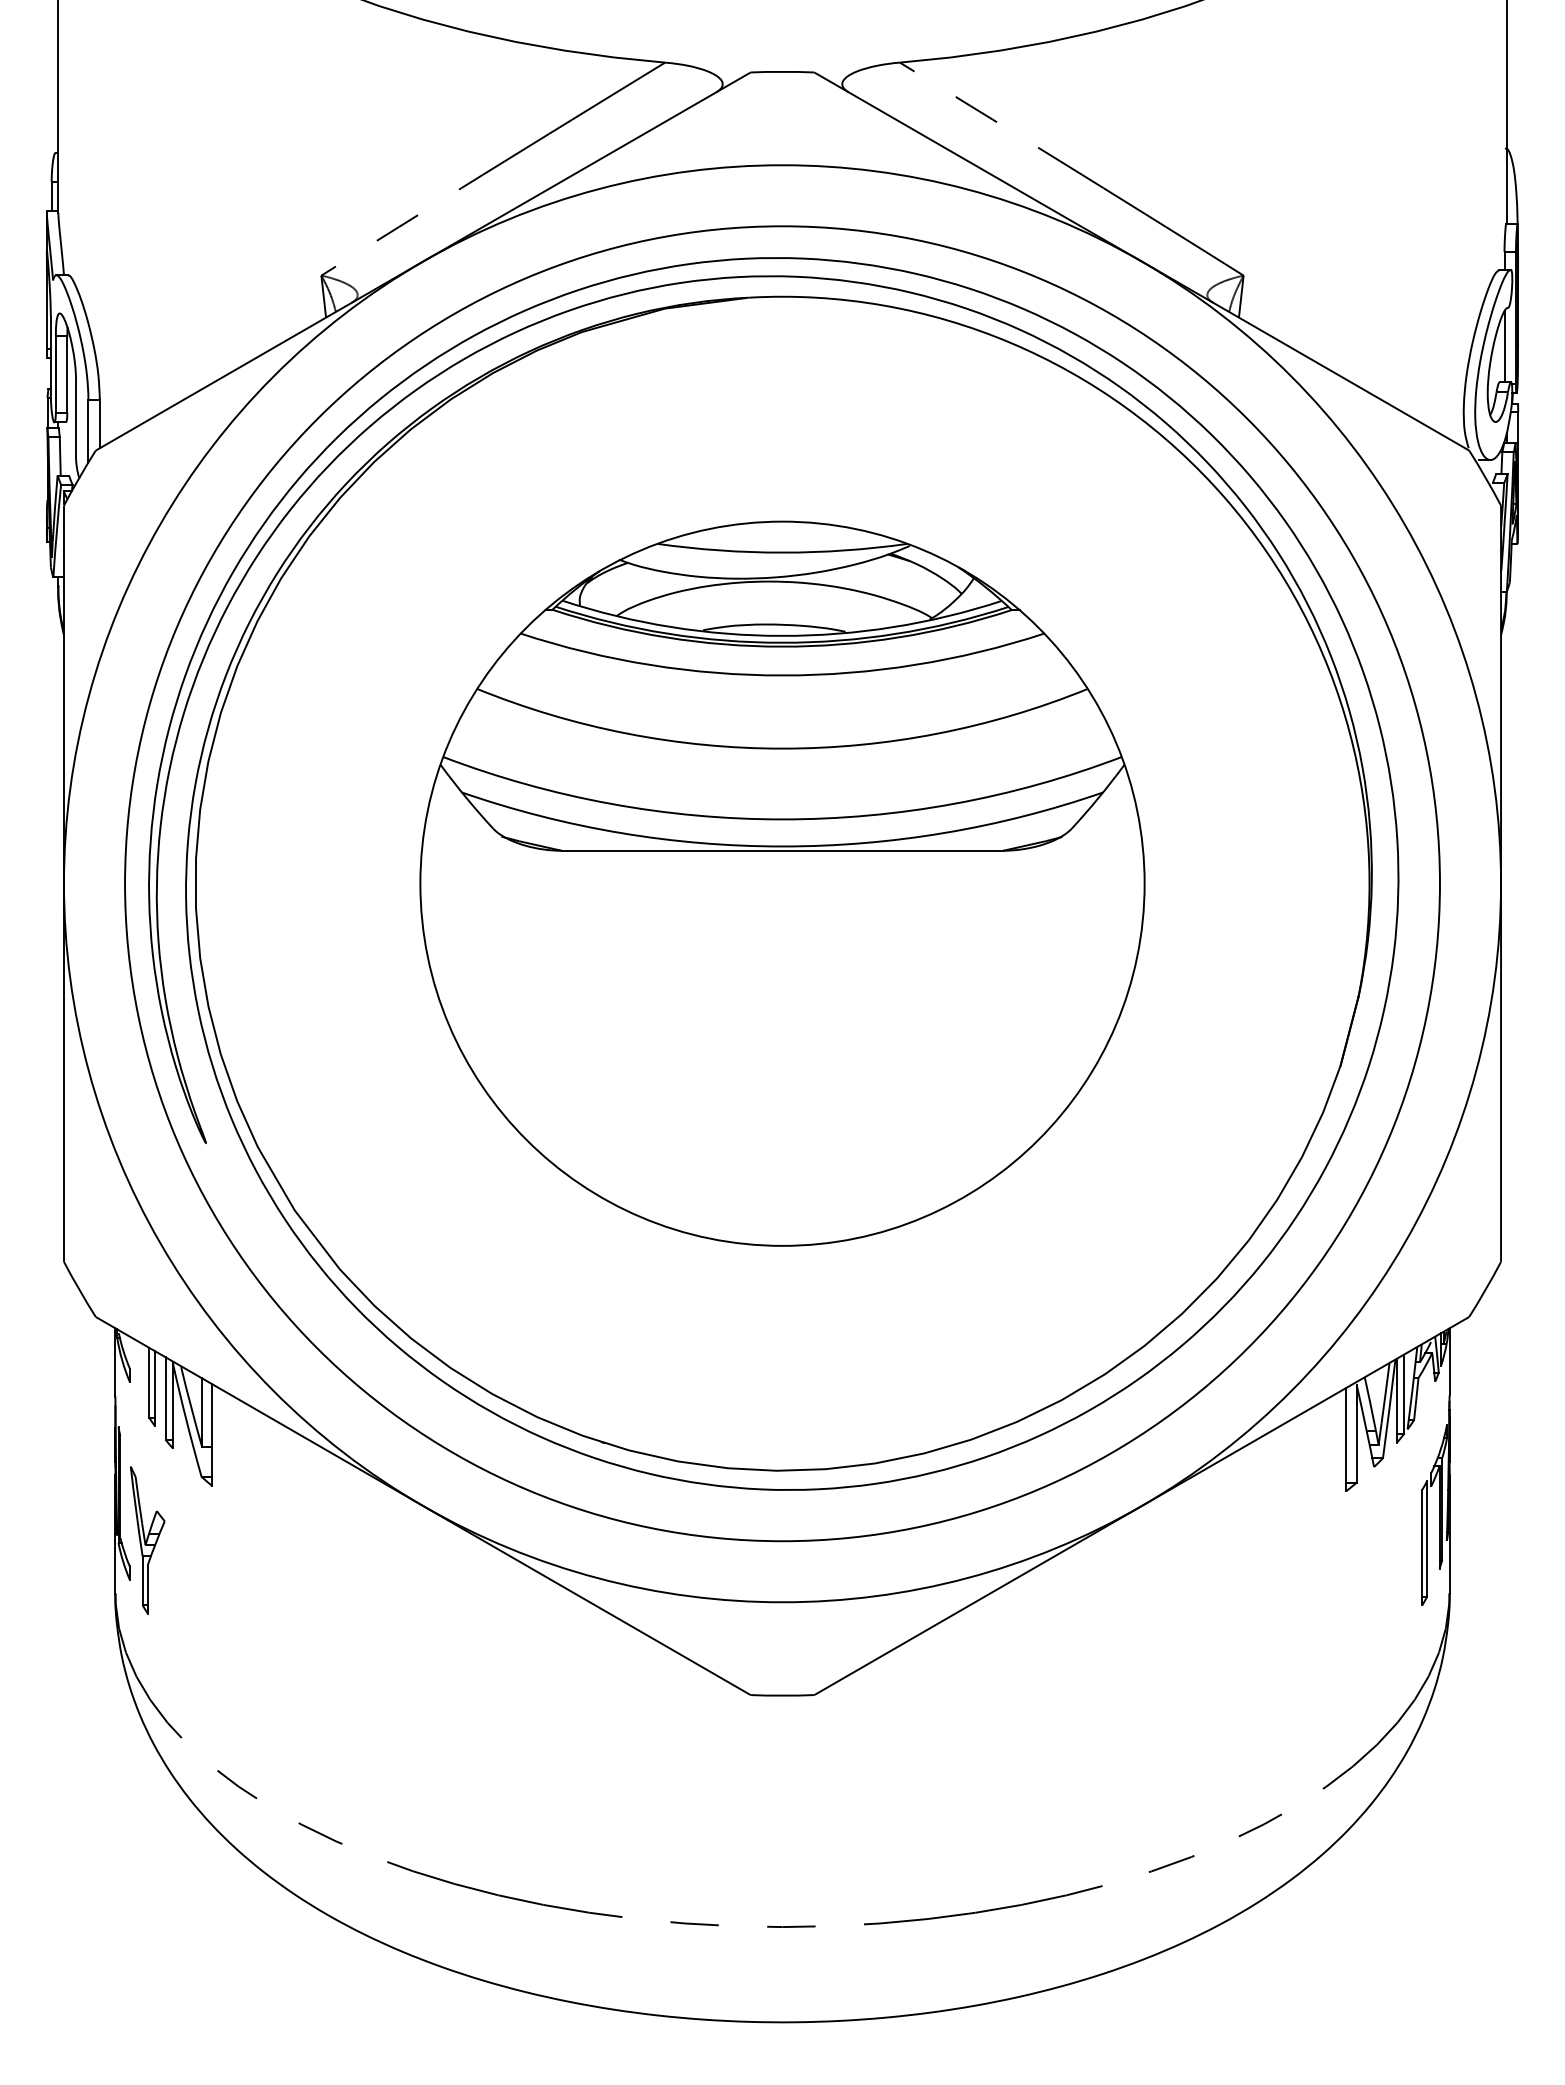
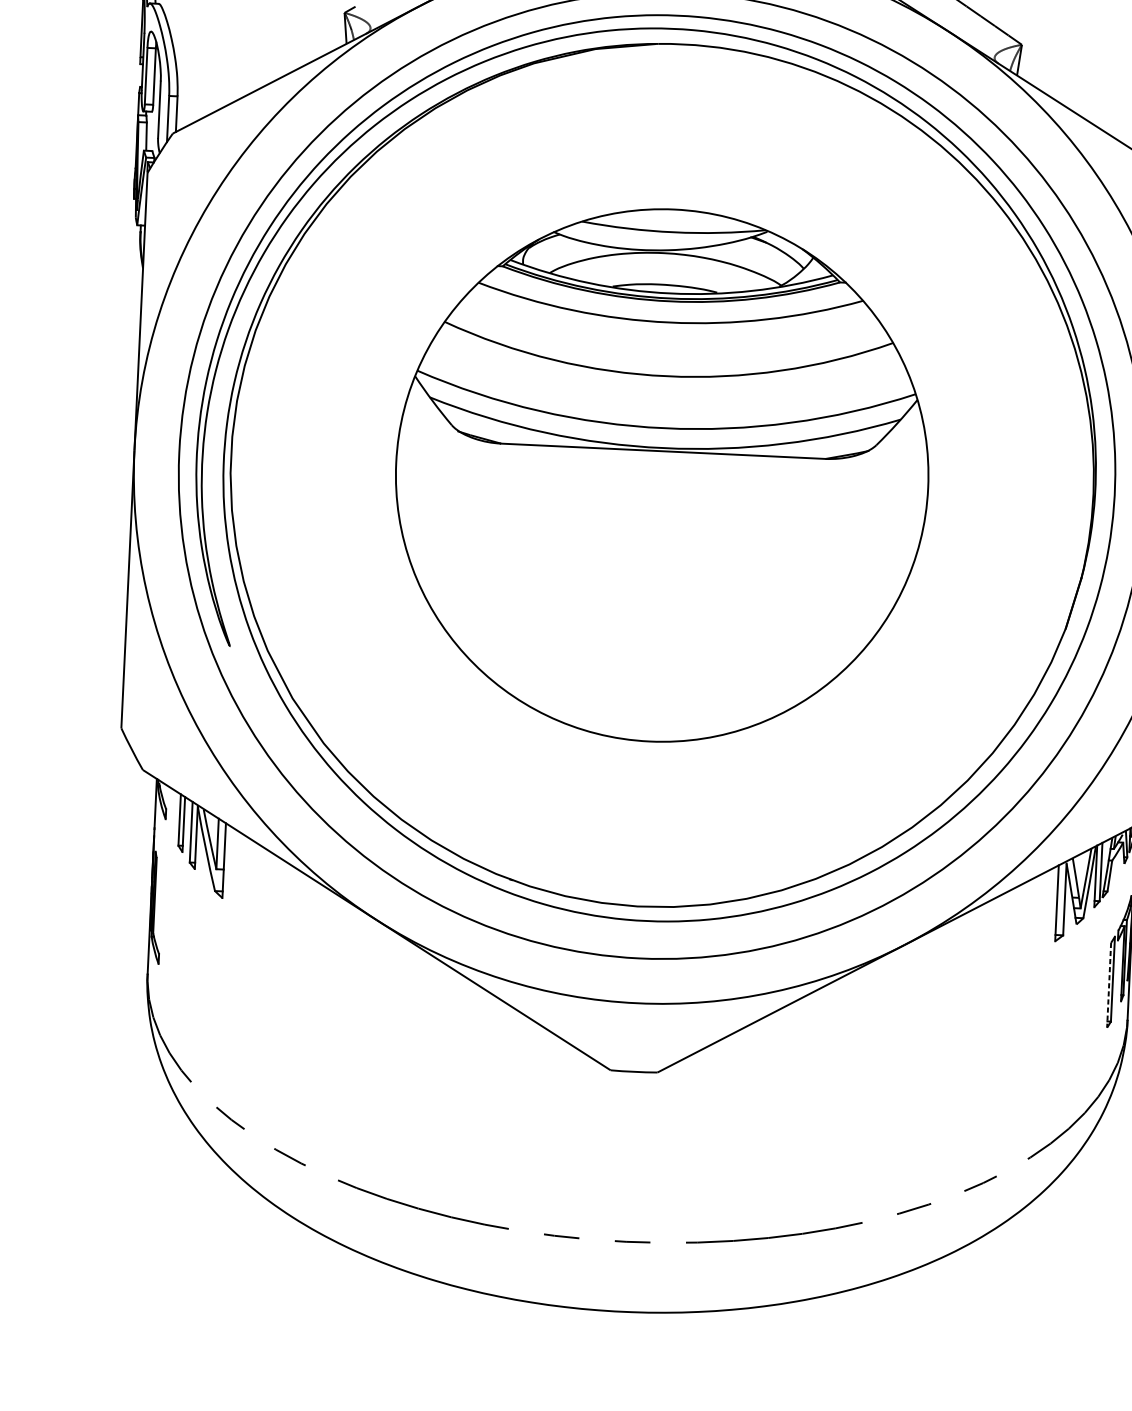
part: (147, 1540) -> (173, 935), removed
line: (1422, 1547) -> (1109, 985), solid -> dashed

